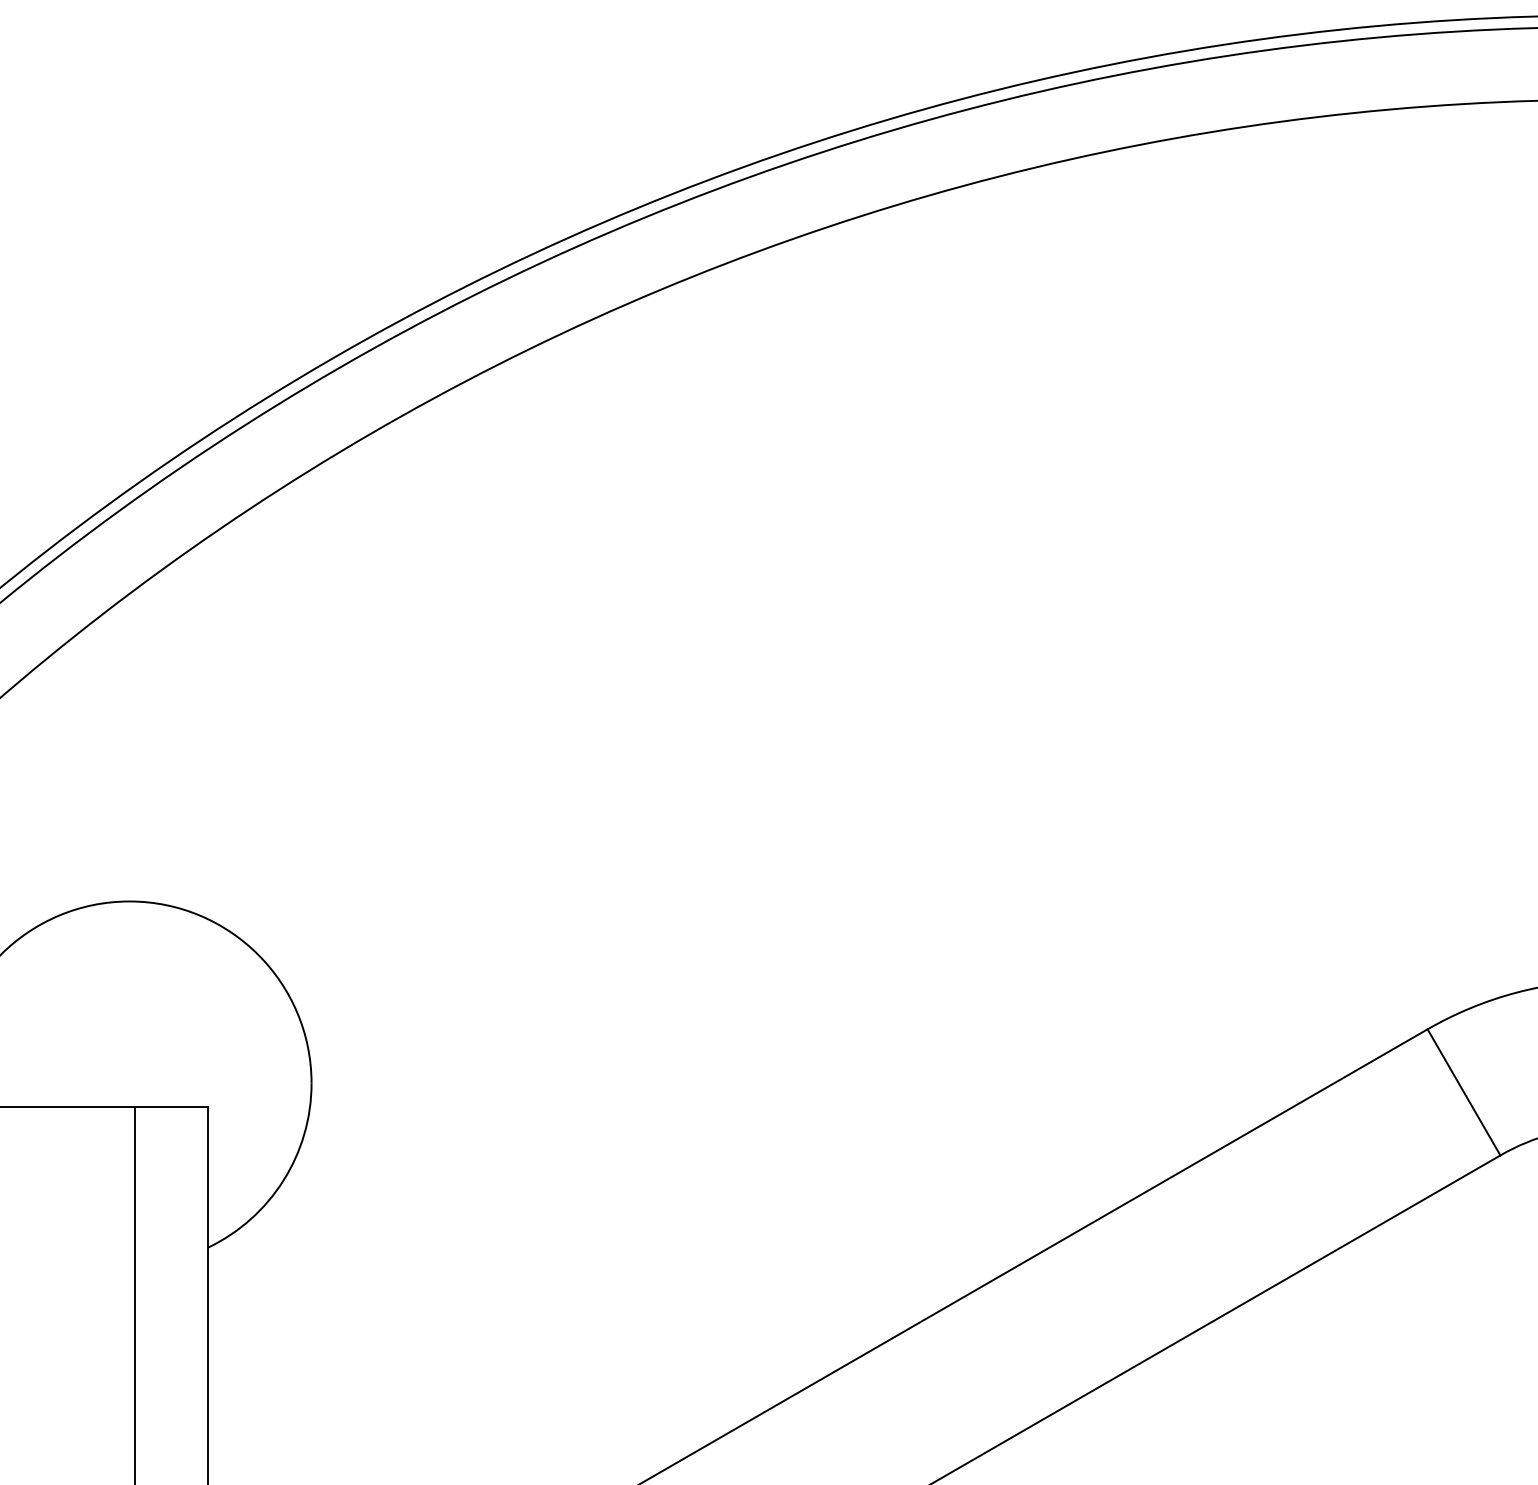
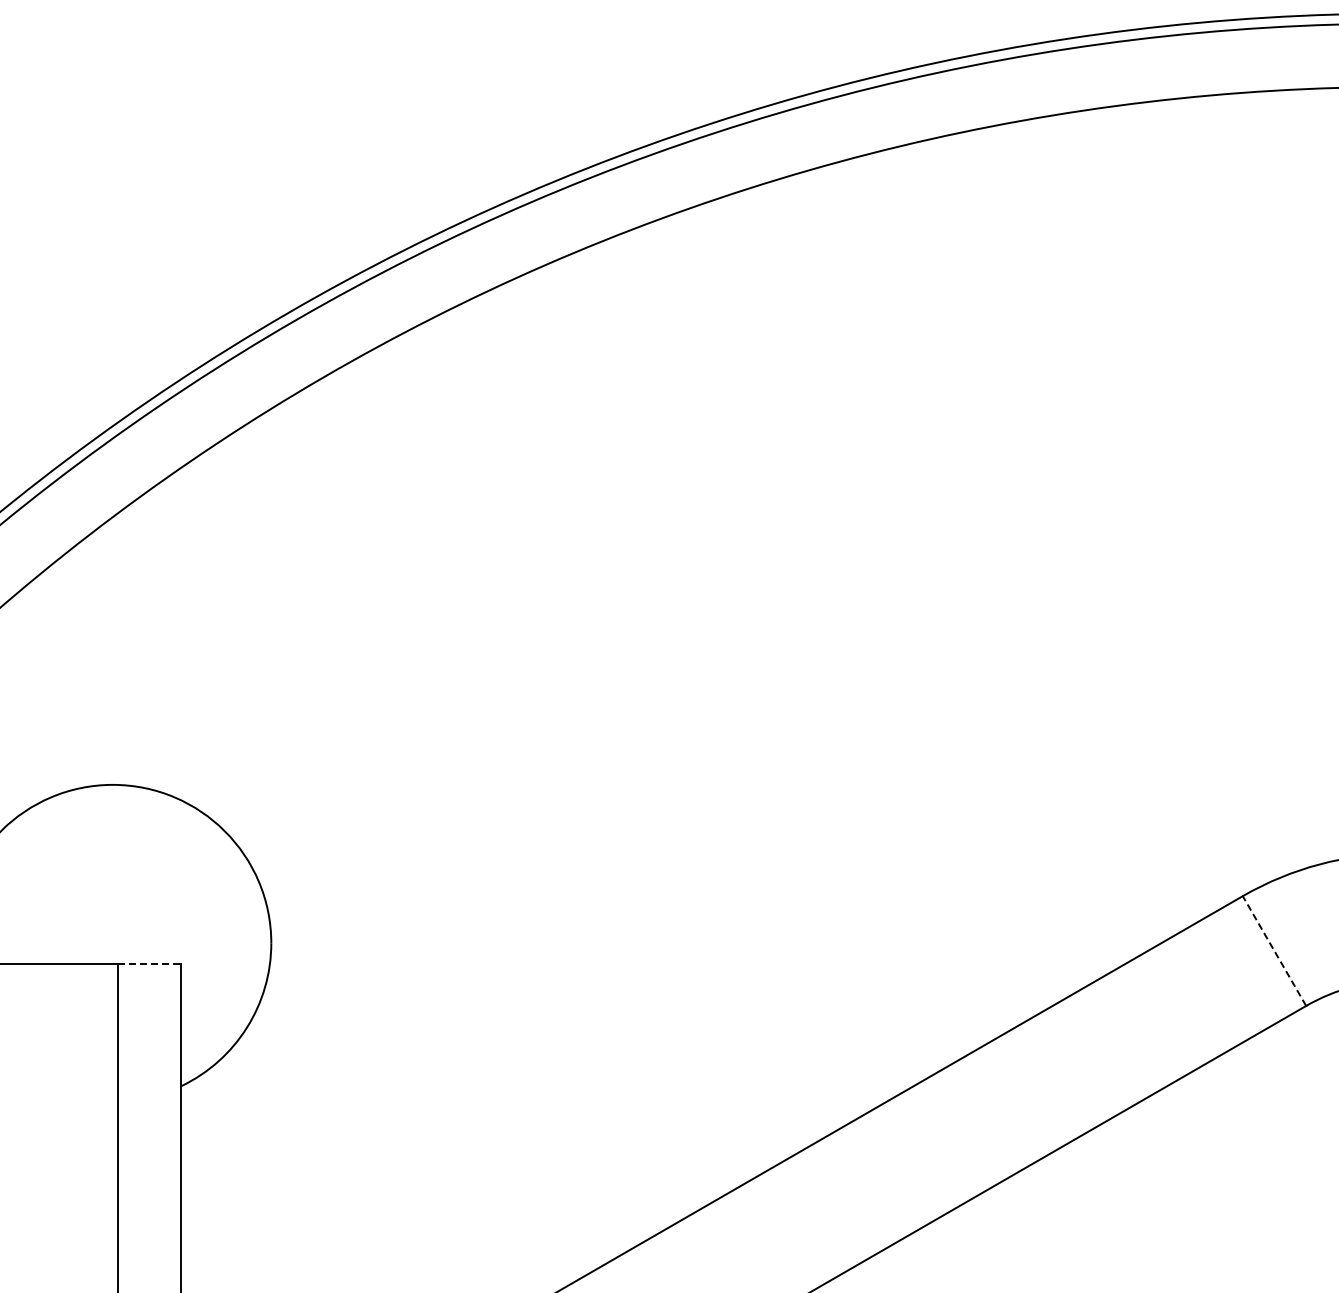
line: (1464, 1091) -> (1274, 950), solid -> dashed
line: (171, 1107) -> (149, 964), solid -> dashed

